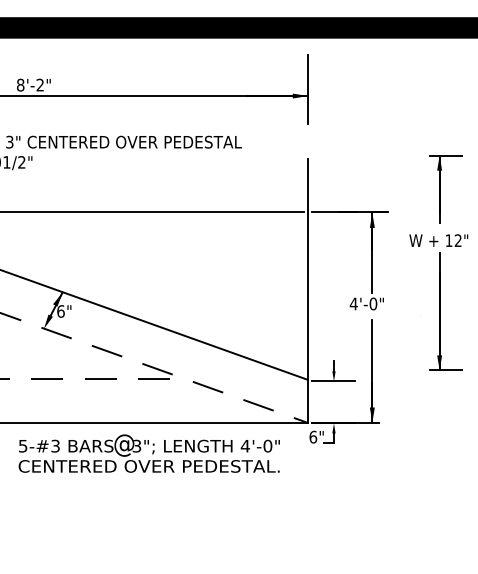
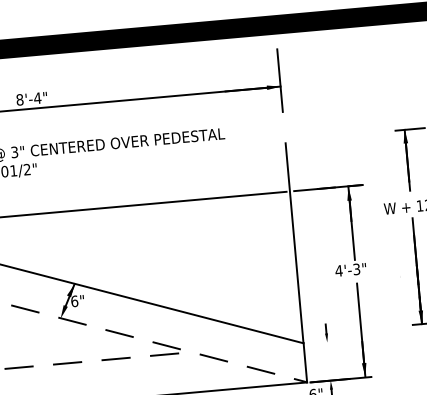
text: (40, 84) -> (37, 97), 8'-2" -> 8'-4"
text: (373, 303) -> (356, 268), 4'-0" -> 4'-3"
line: (332, 381) -> (325, 342), removed

